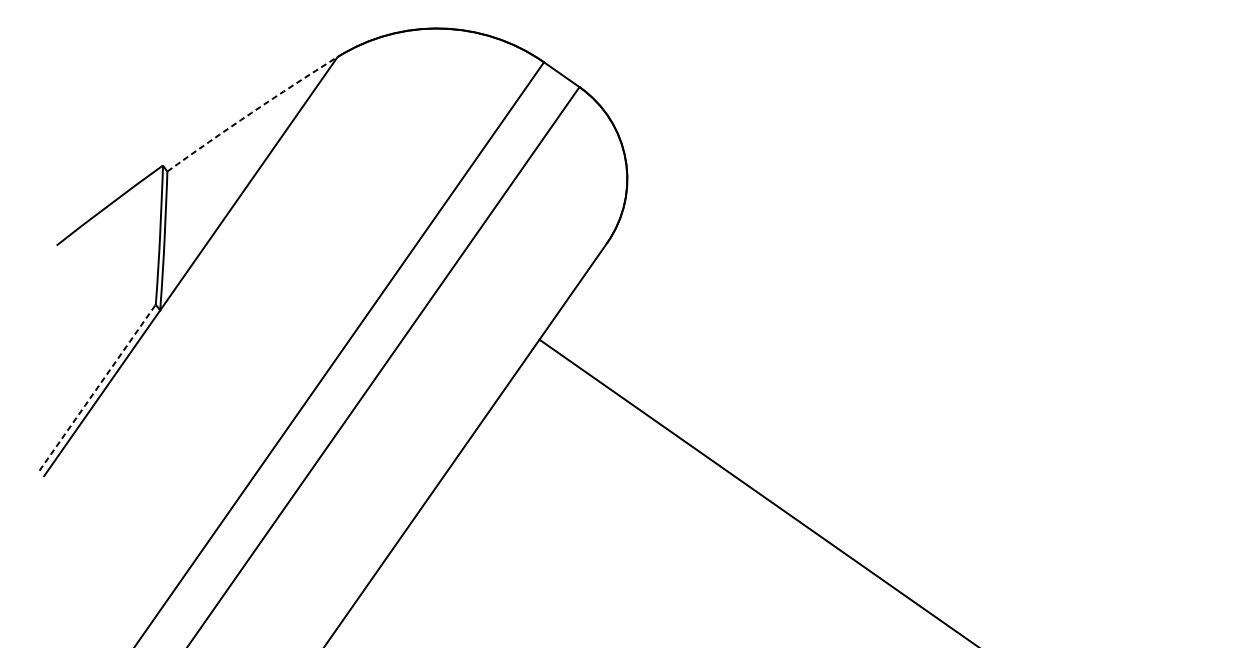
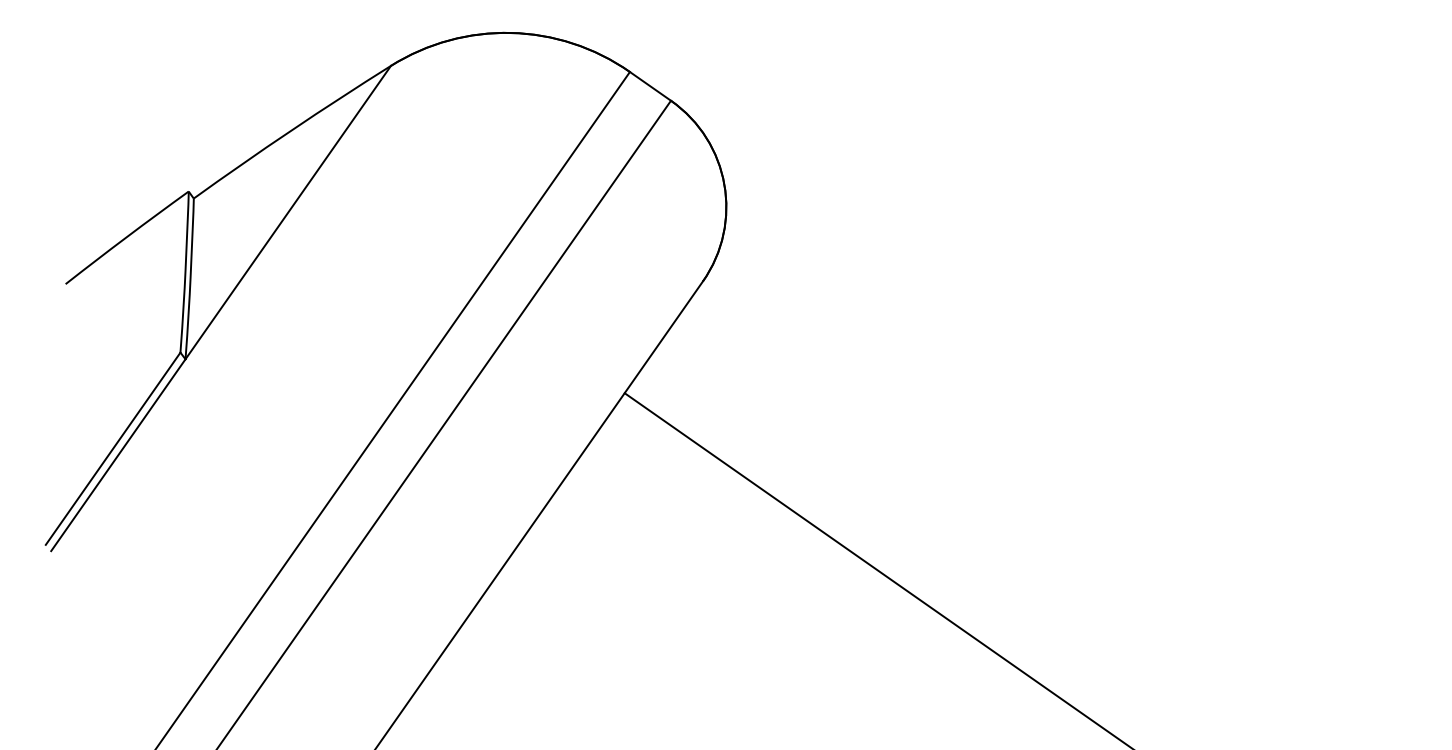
arc: (251, 112) -> (291, 130), dashed -> solid
line: (97, 387) -> (113, 448), dashed -> solid

